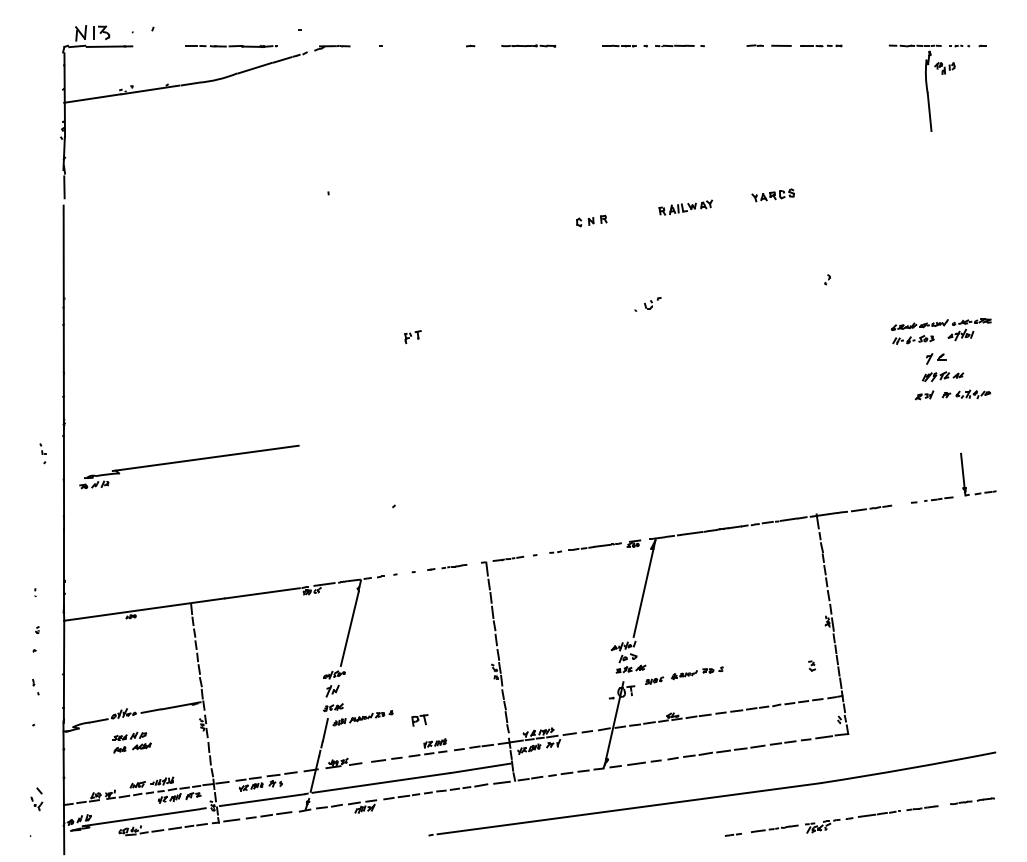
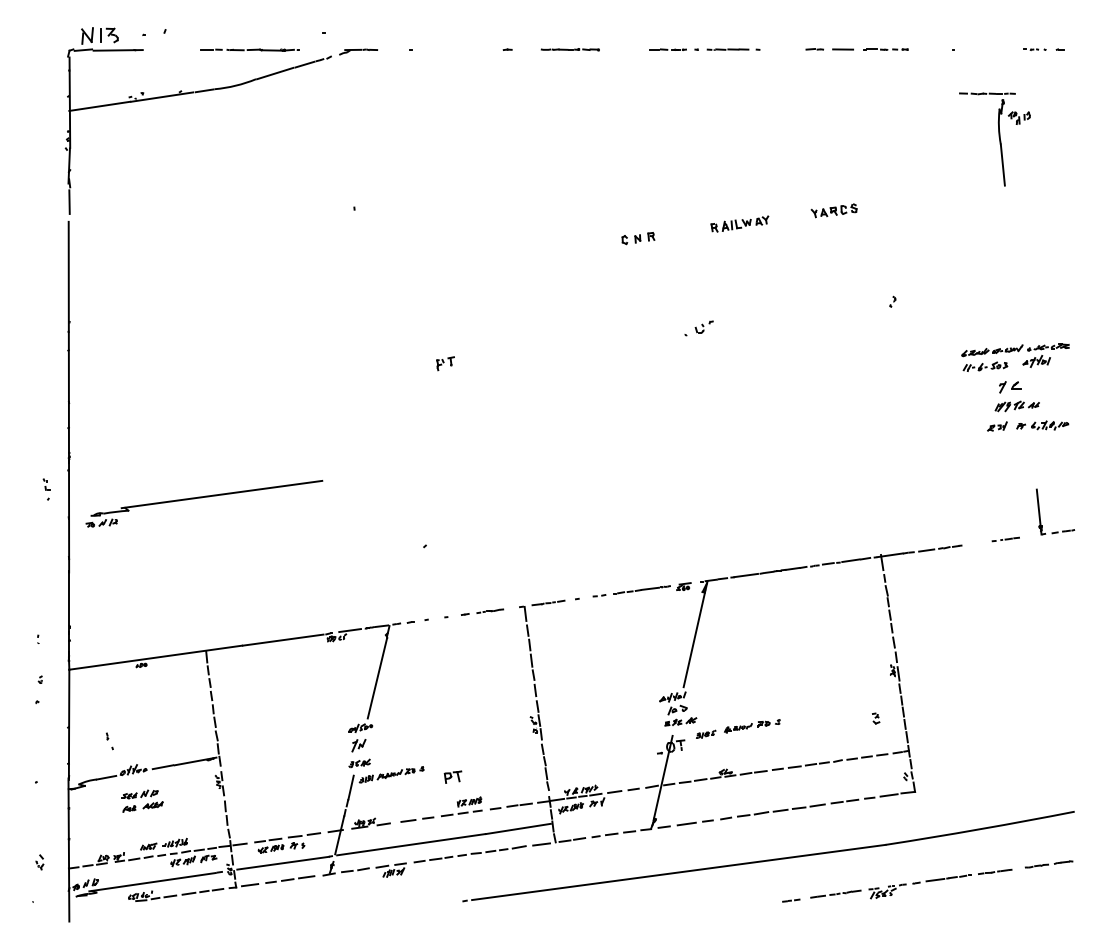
part: (922, 87) -> (995, 138), moved
part: (932, 499) -> (1006, 538), size x0.6
part: (35, 687) -> (109, 741), moved
part: (36, 799) -> (39, 862), size x0.6

